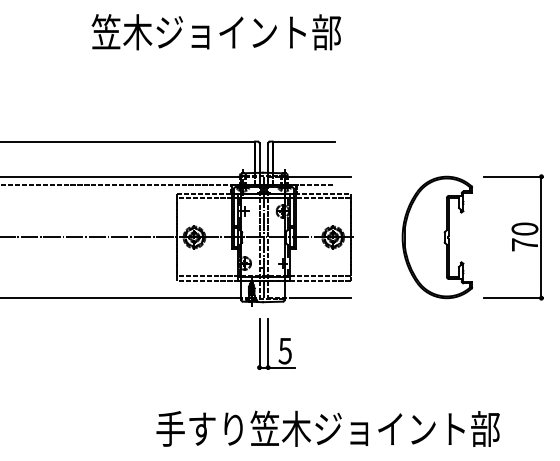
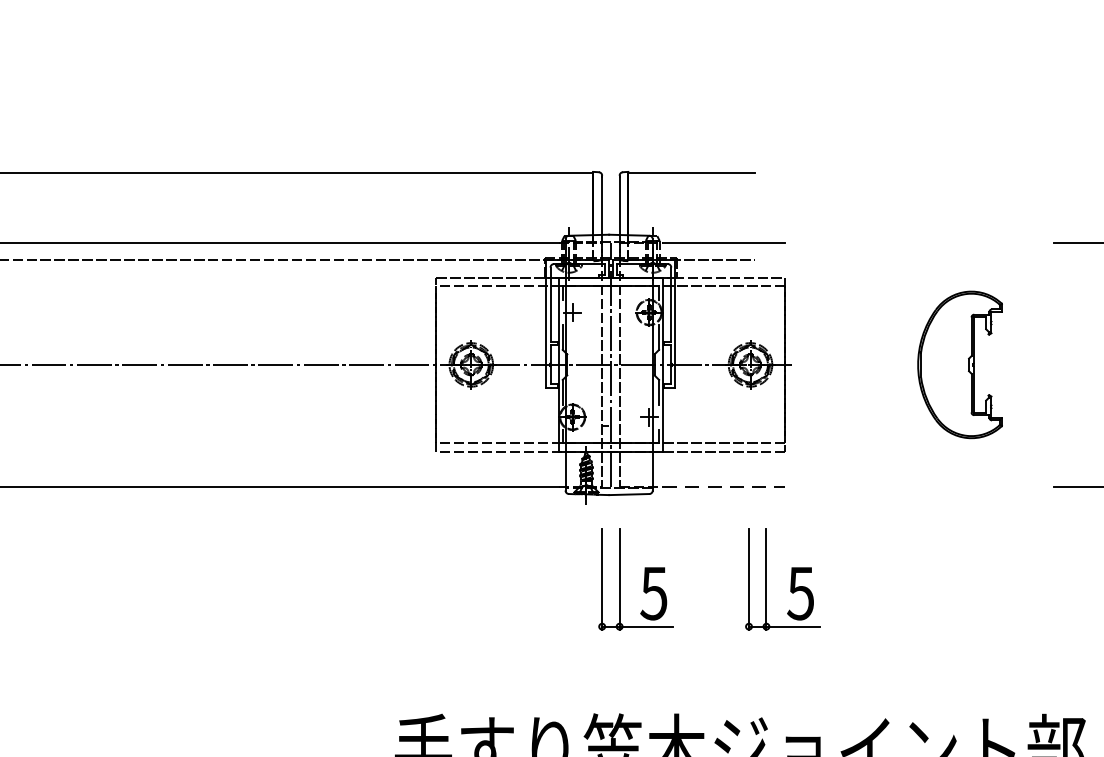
part: (437, 237) -> (960, 364), size x0.6
line: (320, 298) -> (724, 487), solid -> dashed
part: (349, 343) -> (783, 578), added

